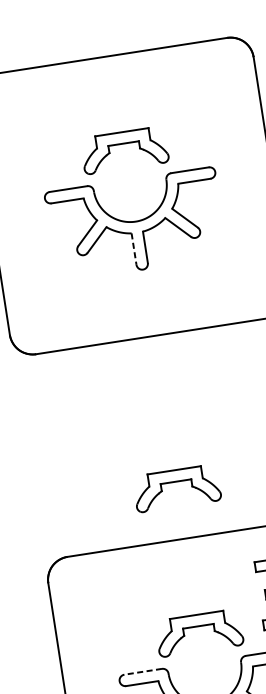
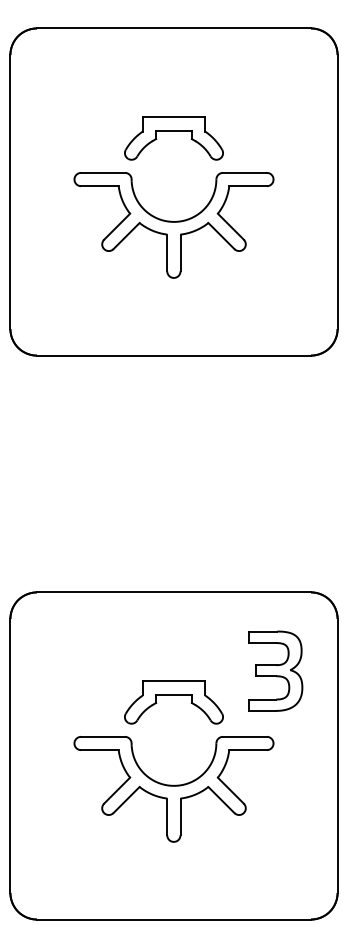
line: (134, 249) -> (167, 253), dashed -> solid
part: (175, 482) -> (173, 526), removed
line: (143, 671) -> (103, 736), dashed -> solid

